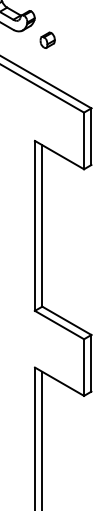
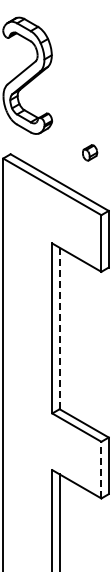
part: (48, 39) -> (90, 152), moved
line: (42, 225) -> (59, 328), solid -> dashed
line: (84, 366) -> (101, 469), solid -> dashed

